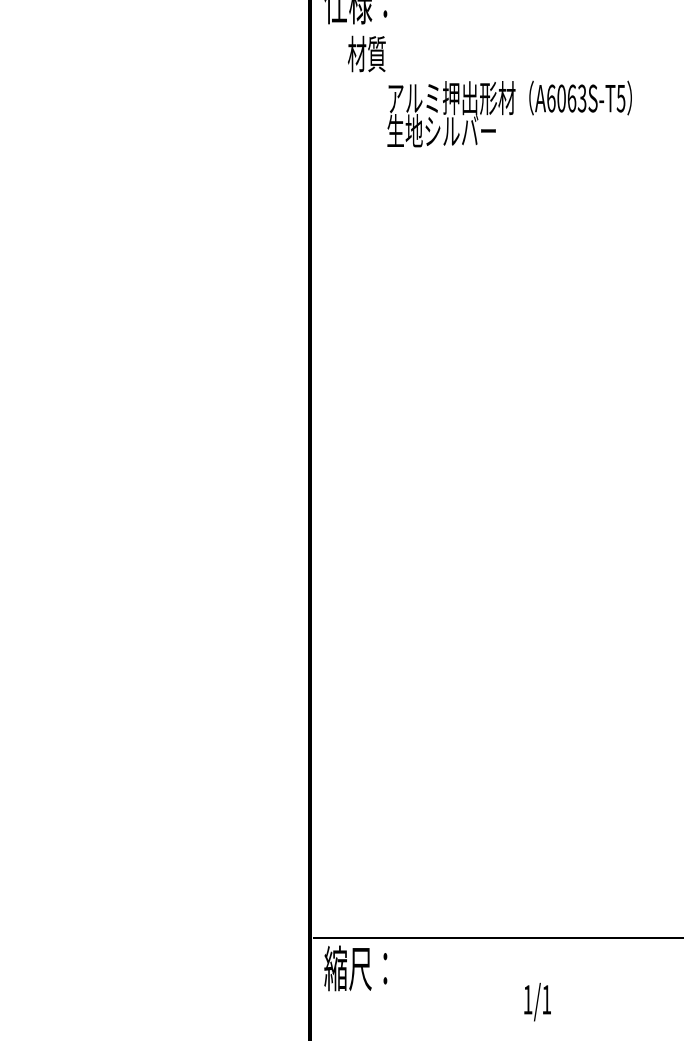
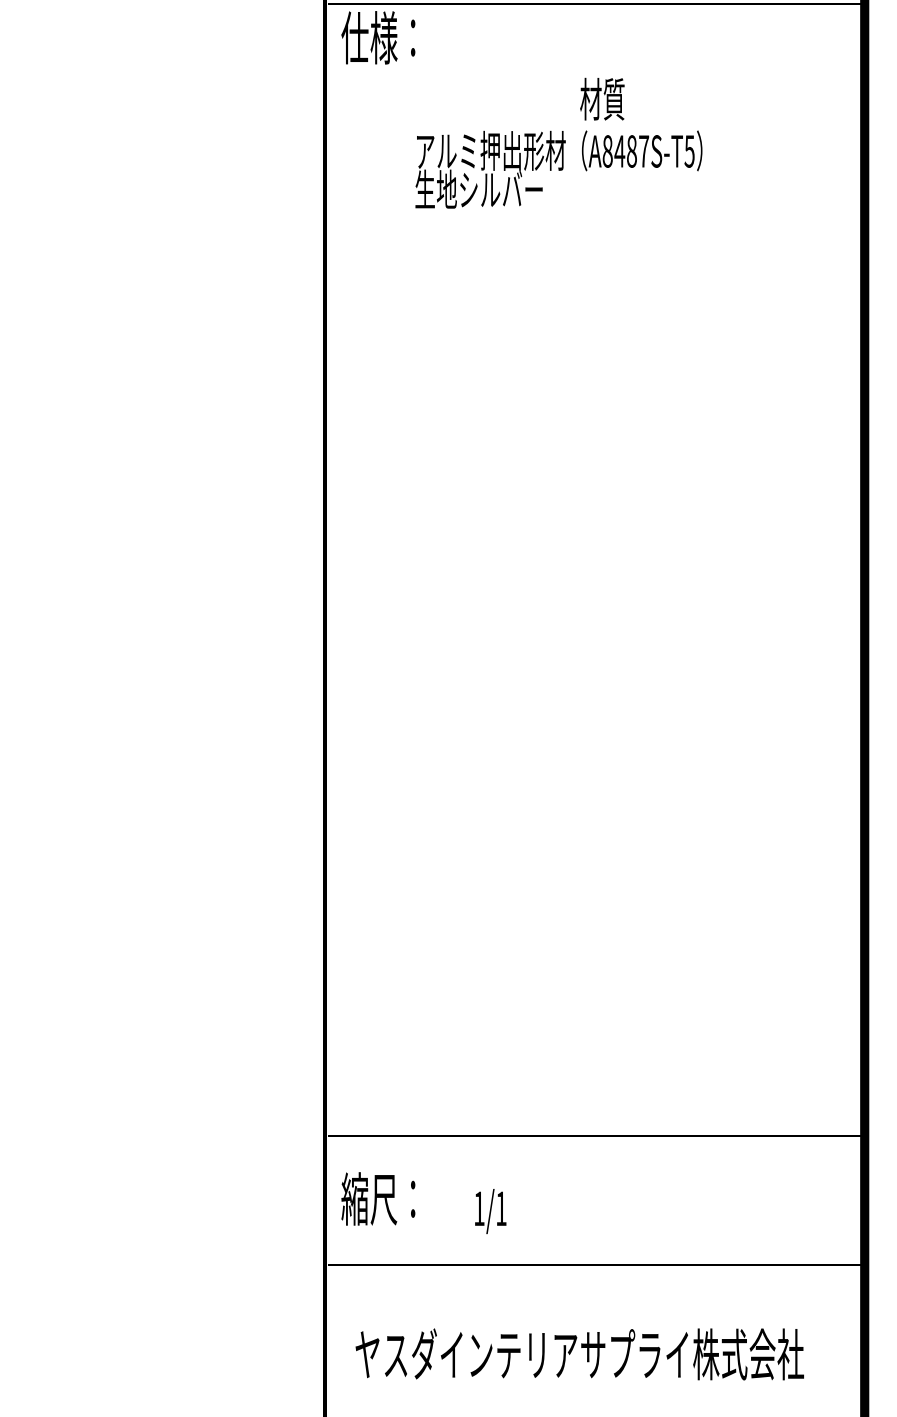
text: (366, 53) -> (602, 98), moved
text: (566, 98) -> (625, 151), A6063S-T5 -> A8487S-T5
text: (355, 968) -> (378, 1198), moved
text: (537, 1002) -> (490, 1211), moved

